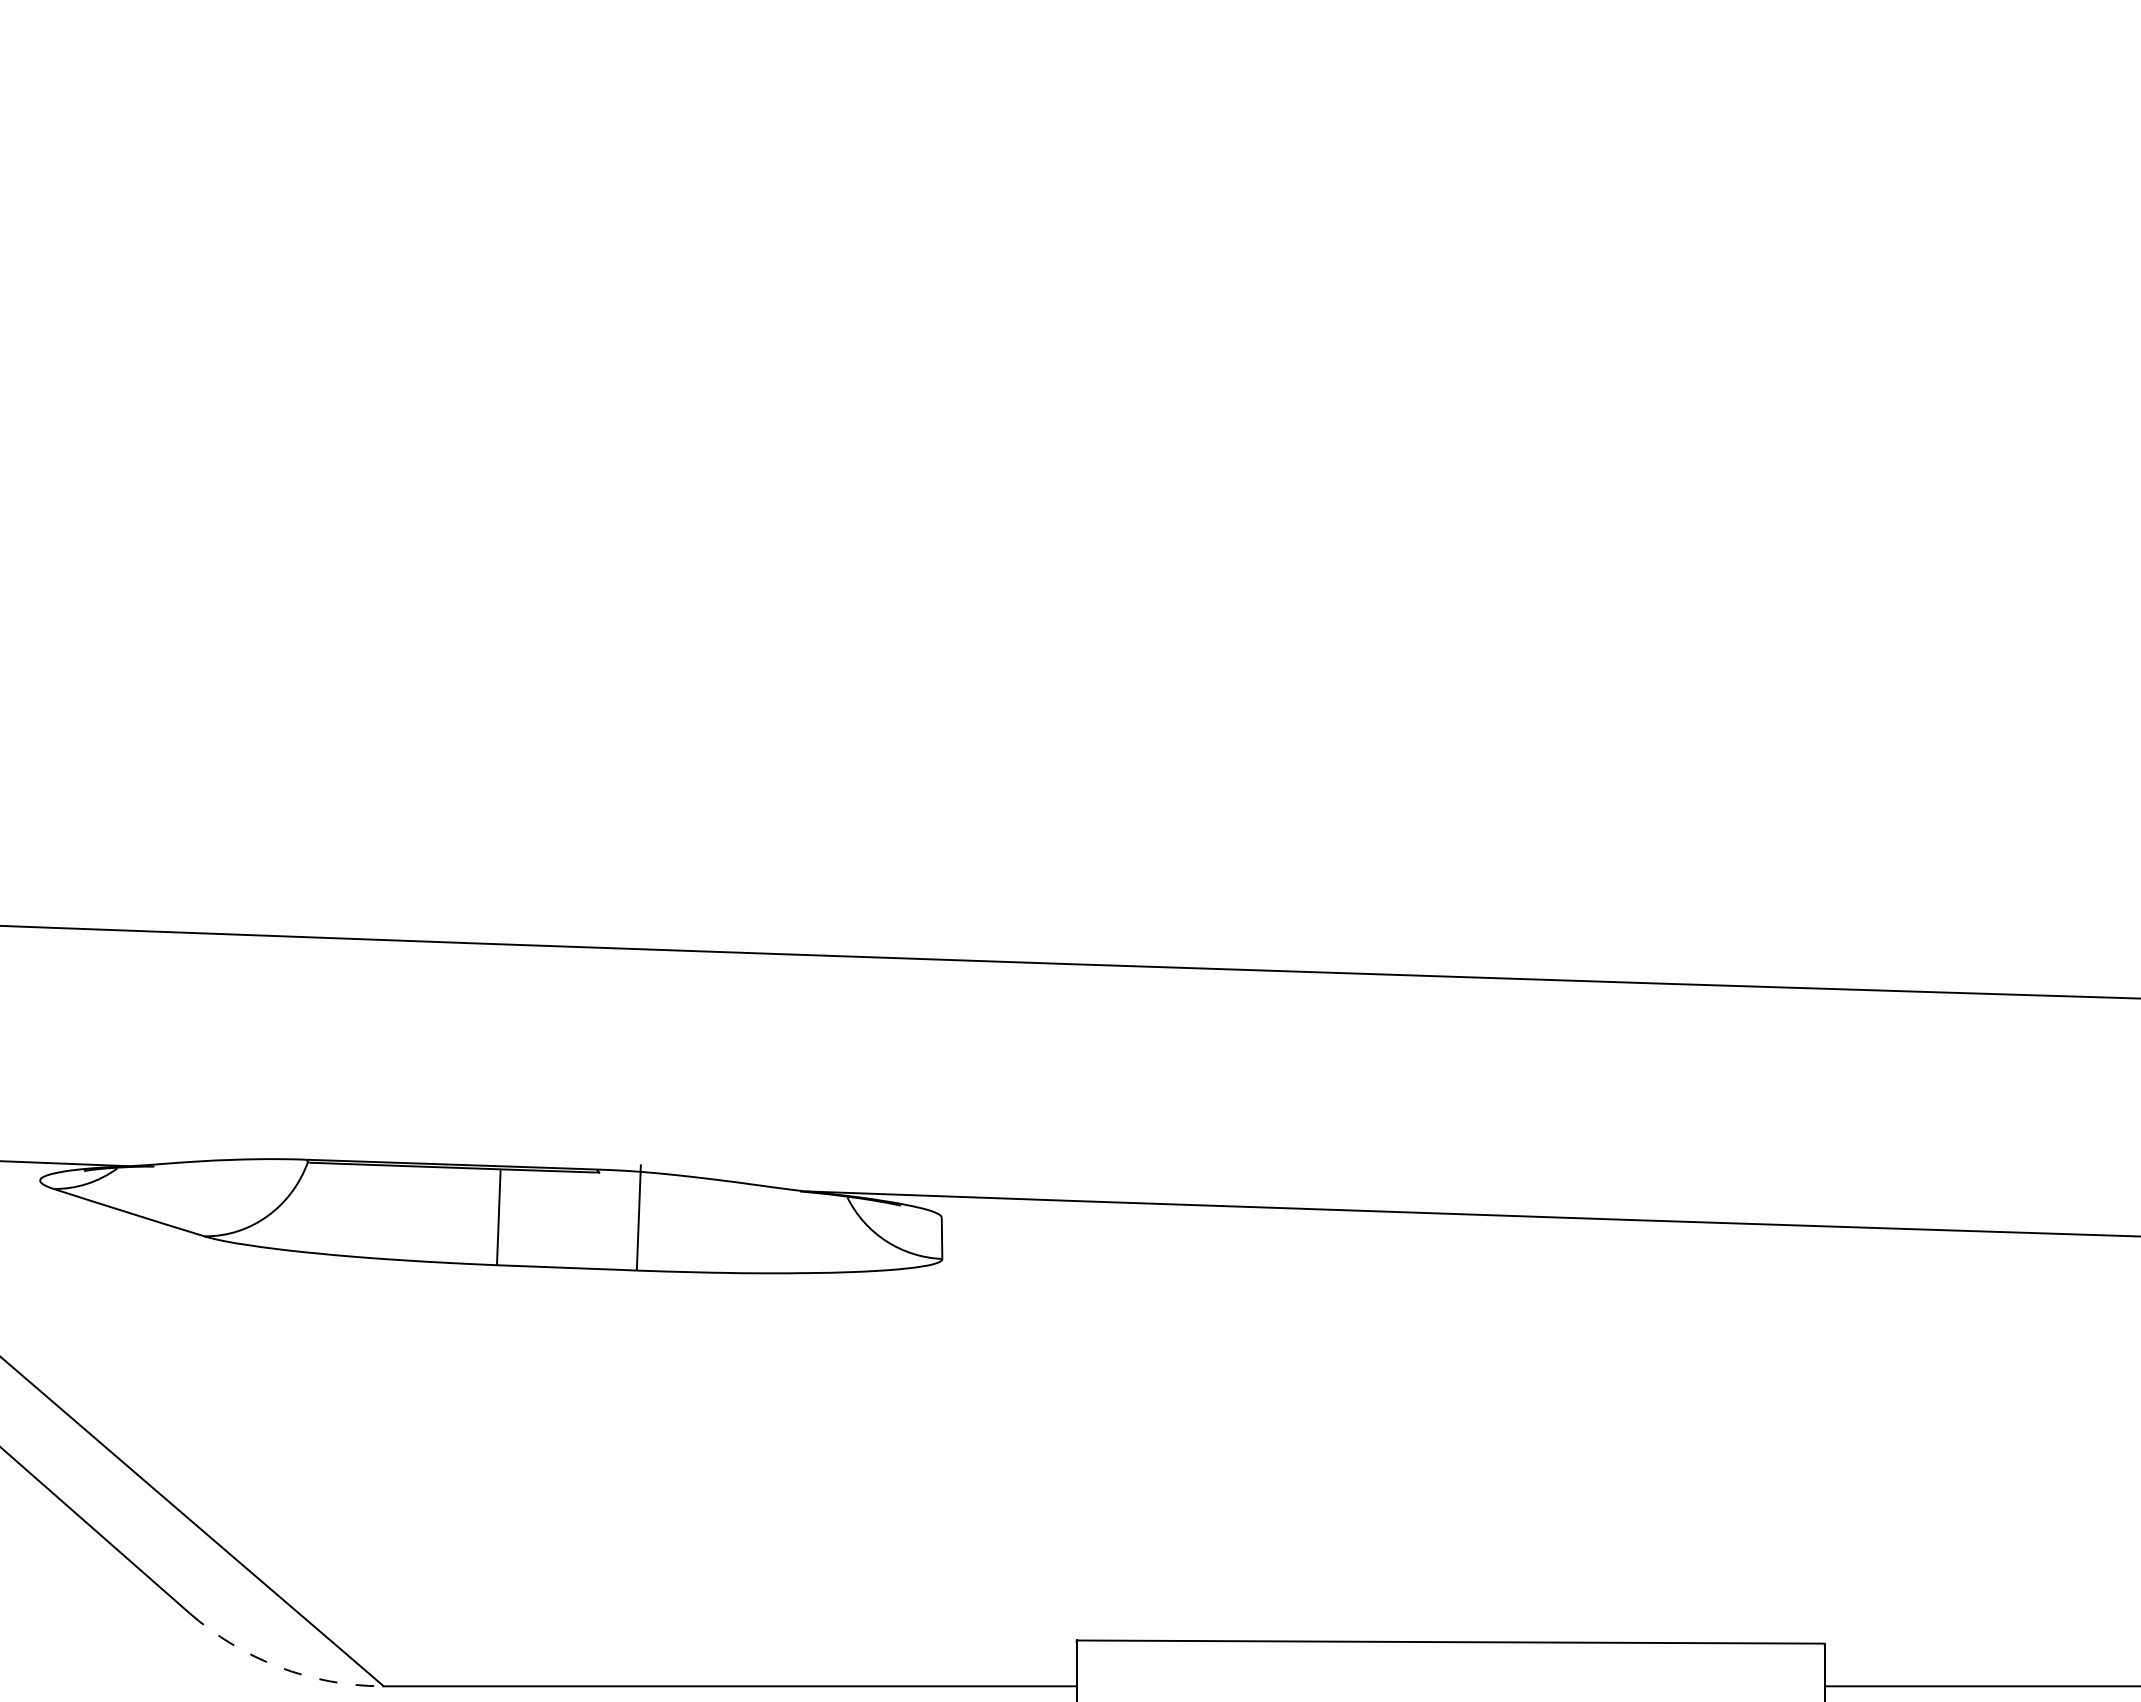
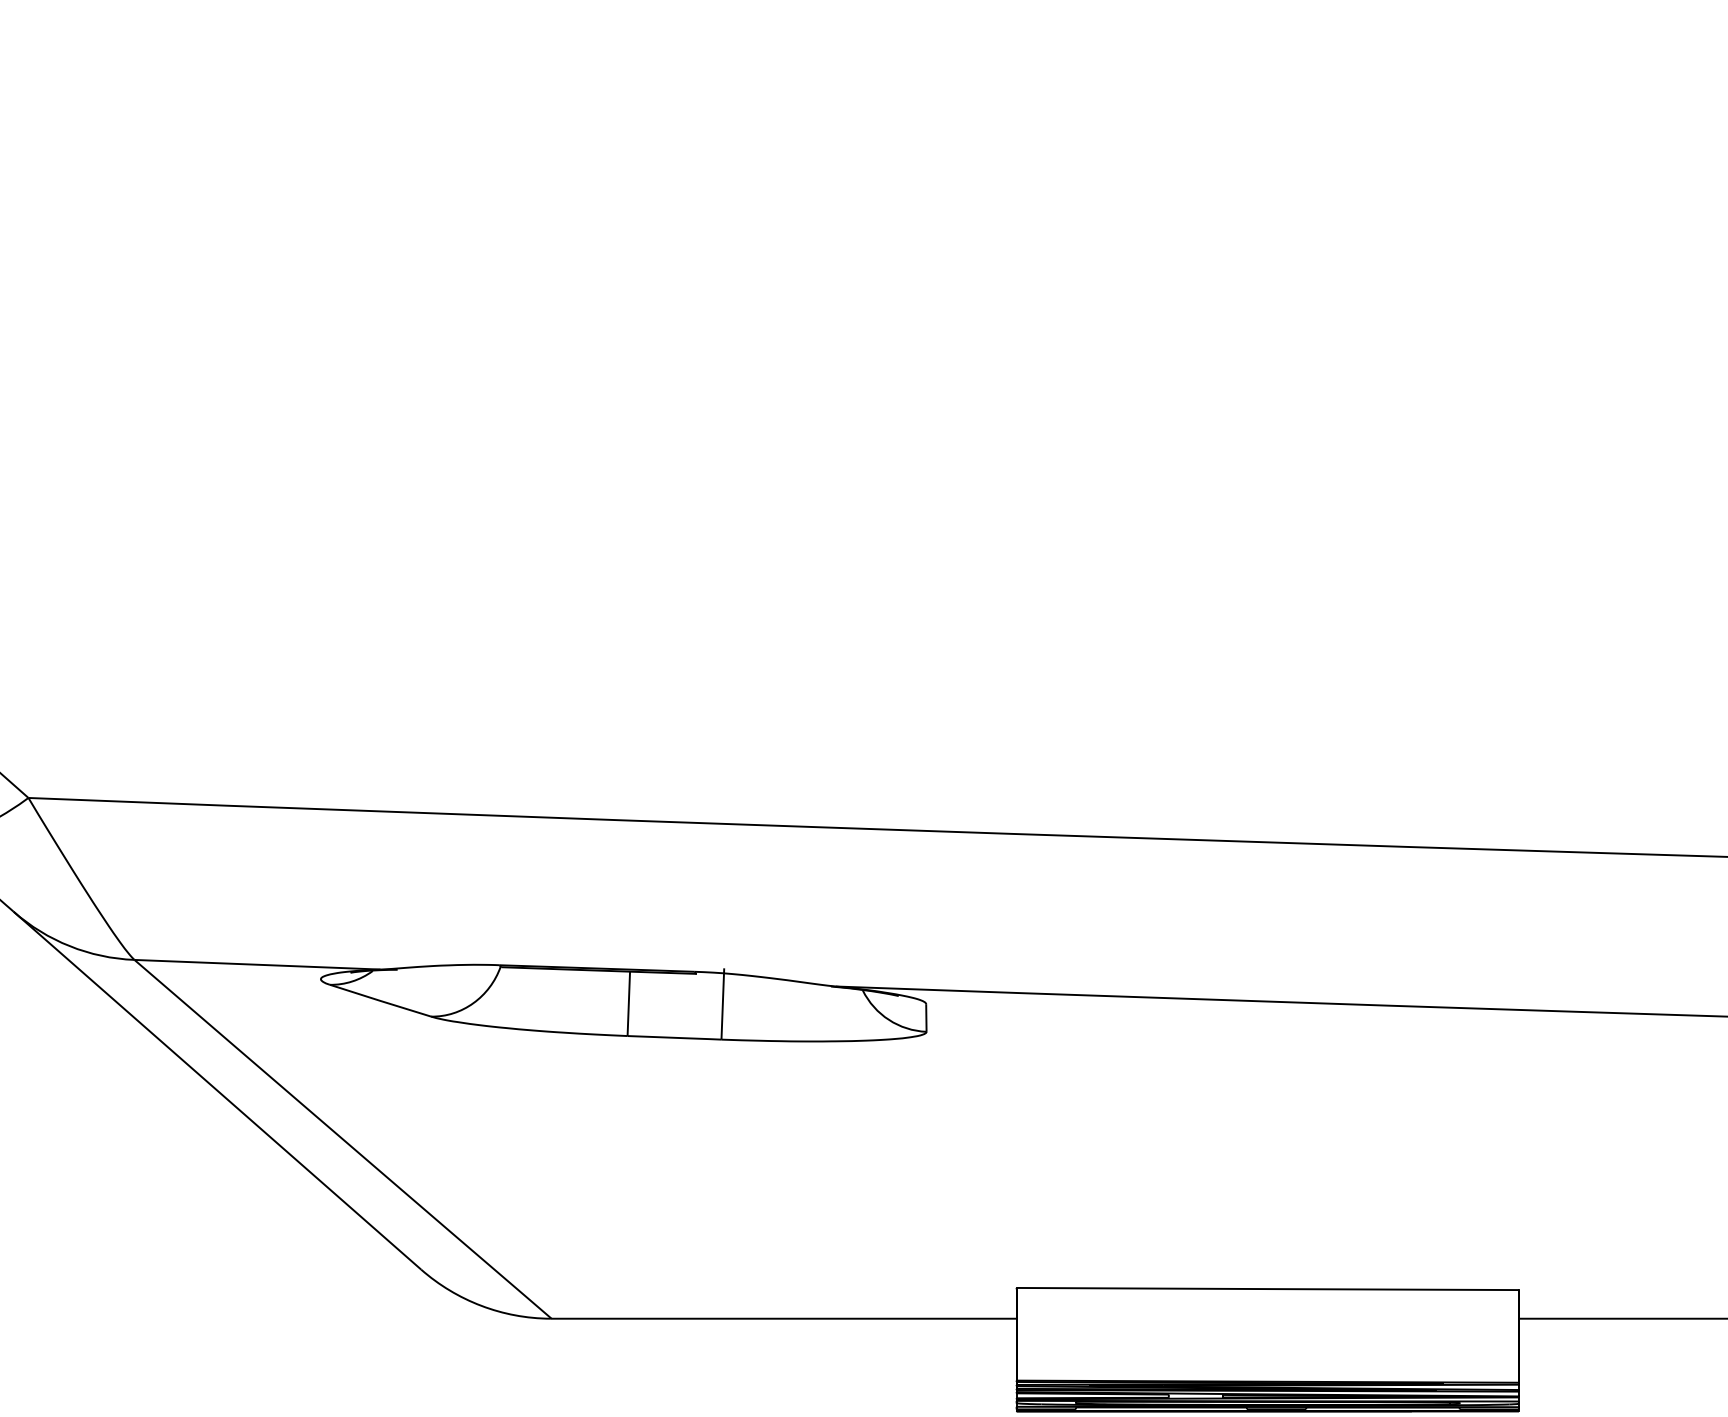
arc: (279, 1666) -> (481, 1305), dashed -> solid

